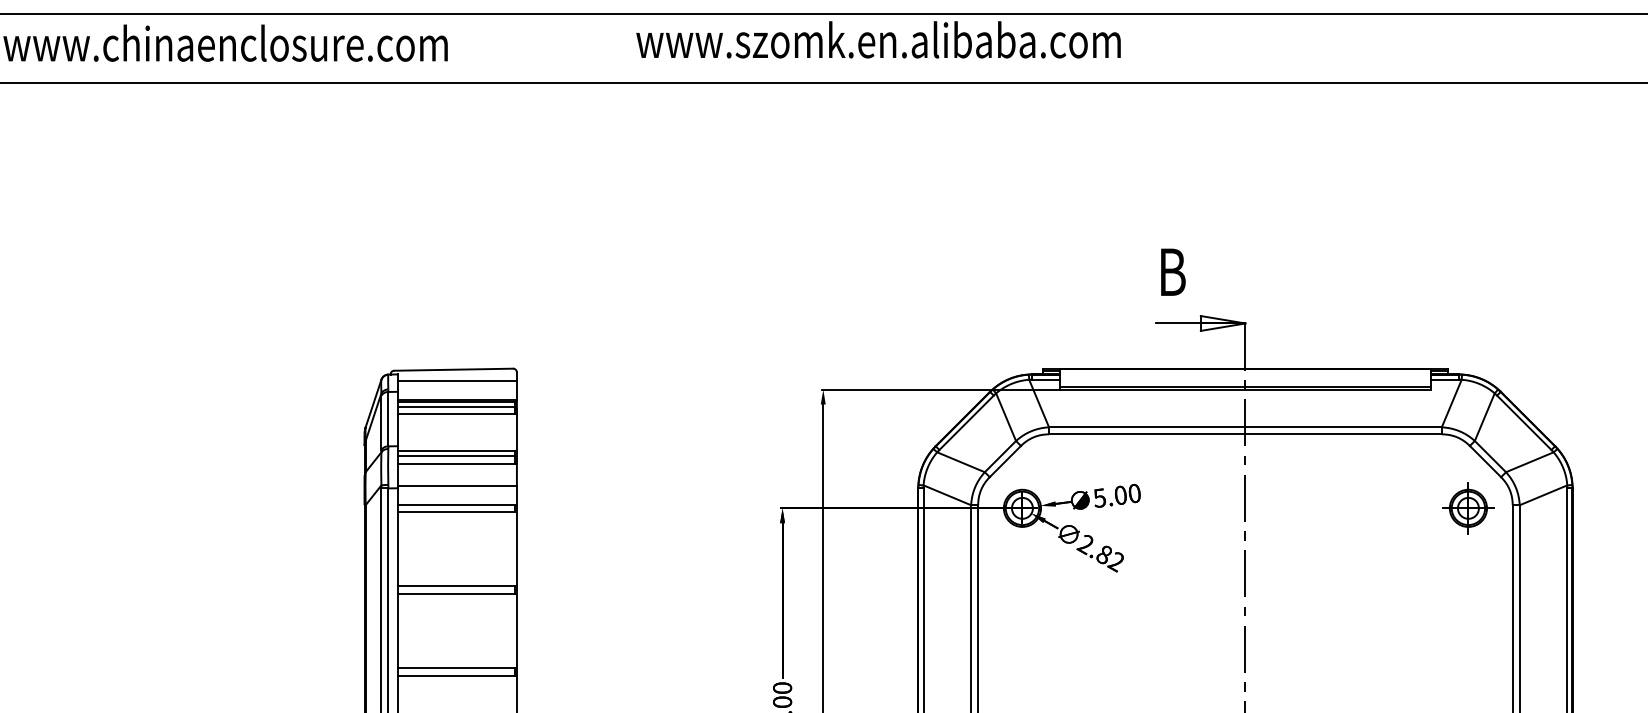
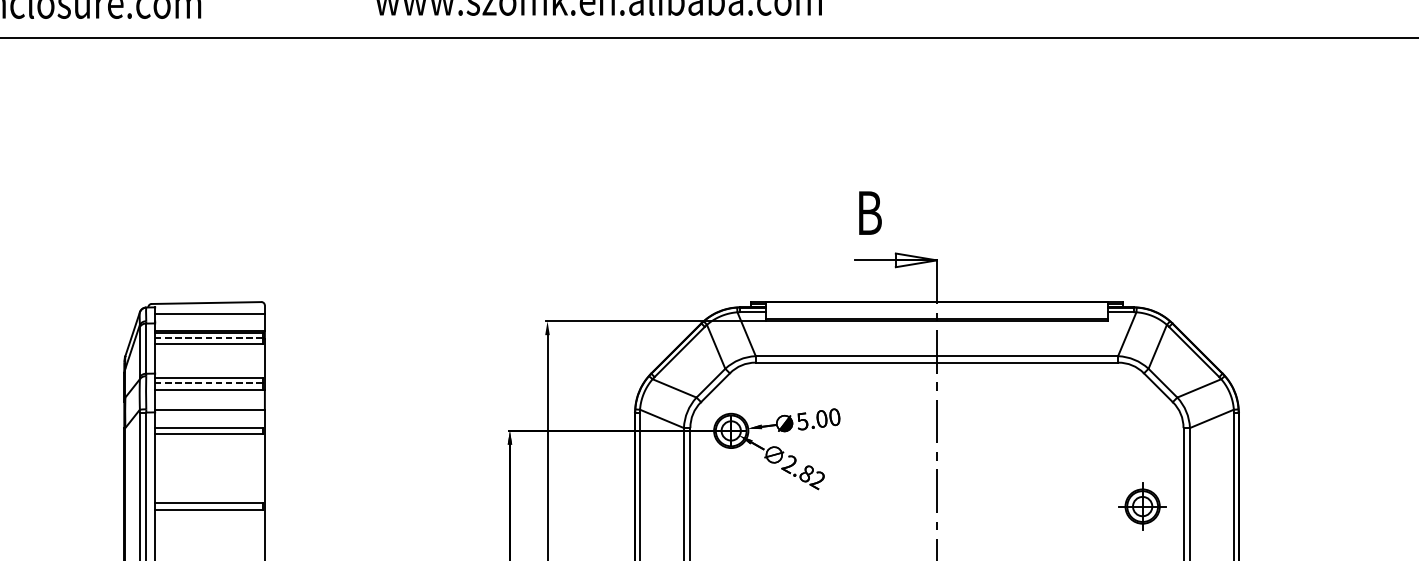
line: (455, 407) -> (208, 337), solid -> dashed
line: (455, 456) -> (208, 383), solid -> dashed
part: (1468, 508) -> (1142, 506), moved

